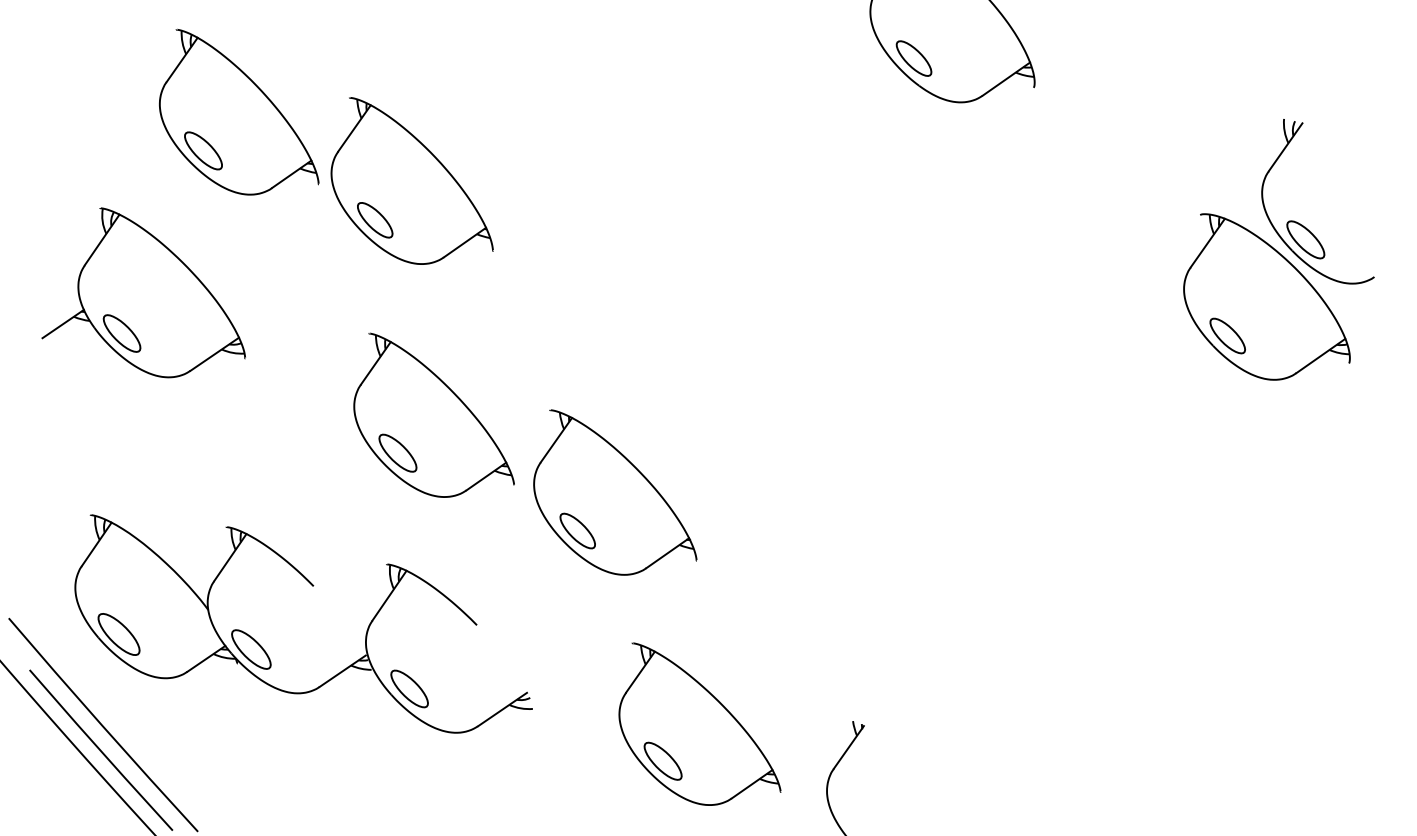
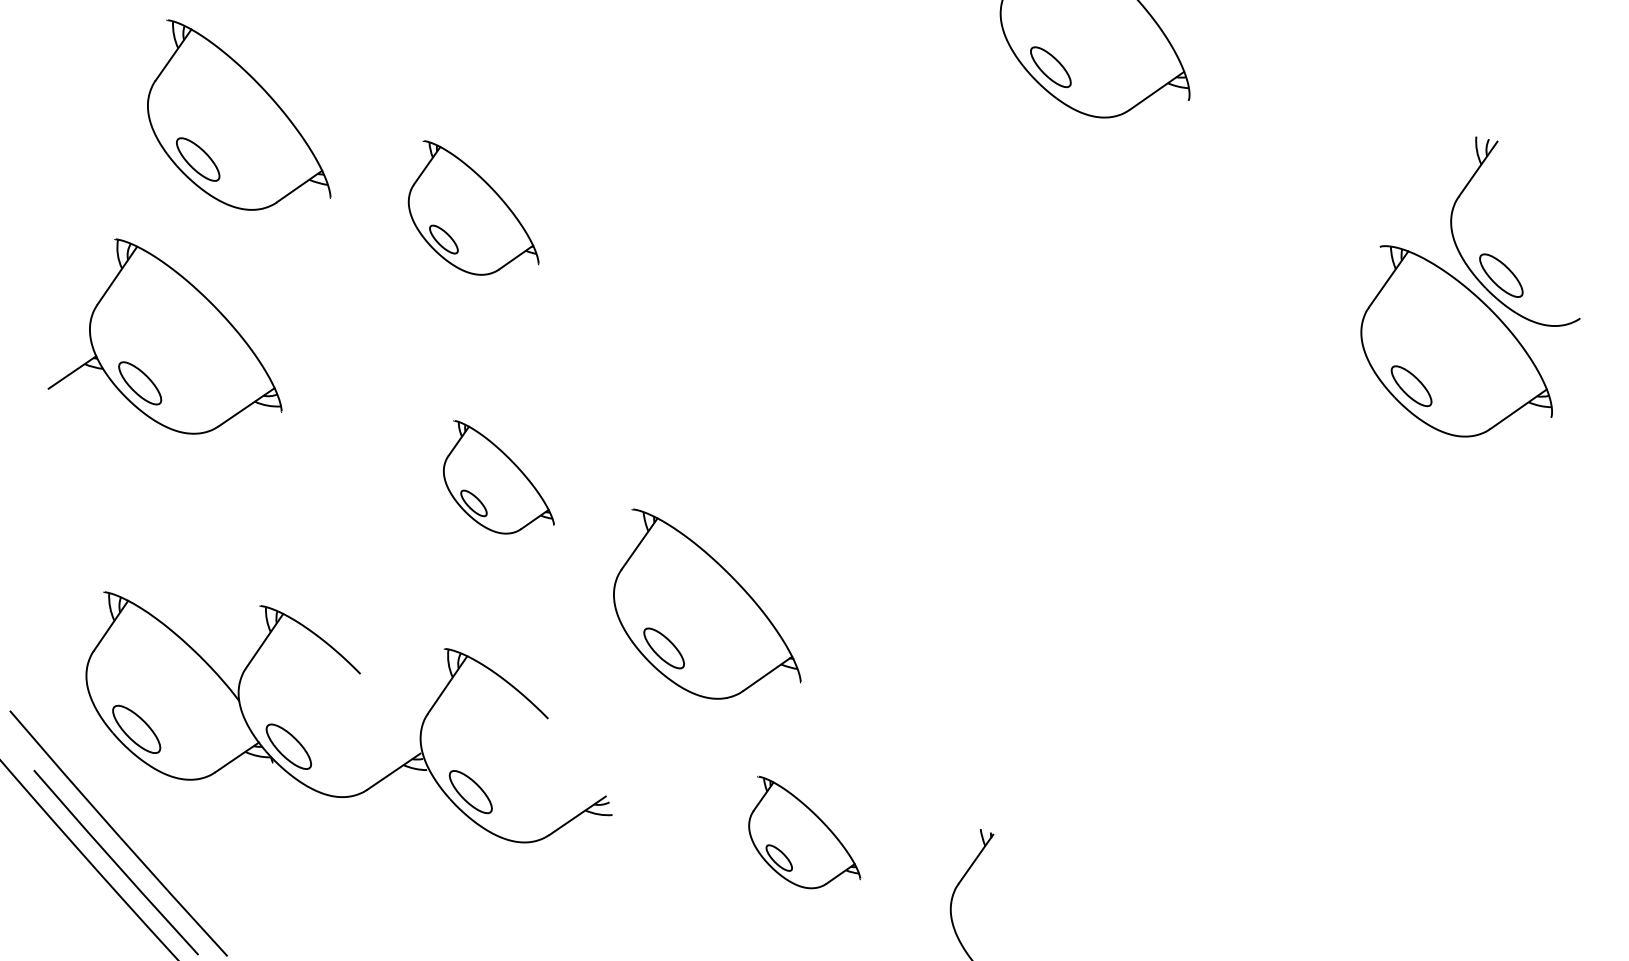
part: (239, 111) -> (239, 114), moved
part: (411, 180) -> (472, 207), size x0.7
part: (433, 414) -> (498, 476), size x0.6
part: (615, 492) -> (707, 604), moved
part: (699, 723) -> (804, 831), size x0.6

